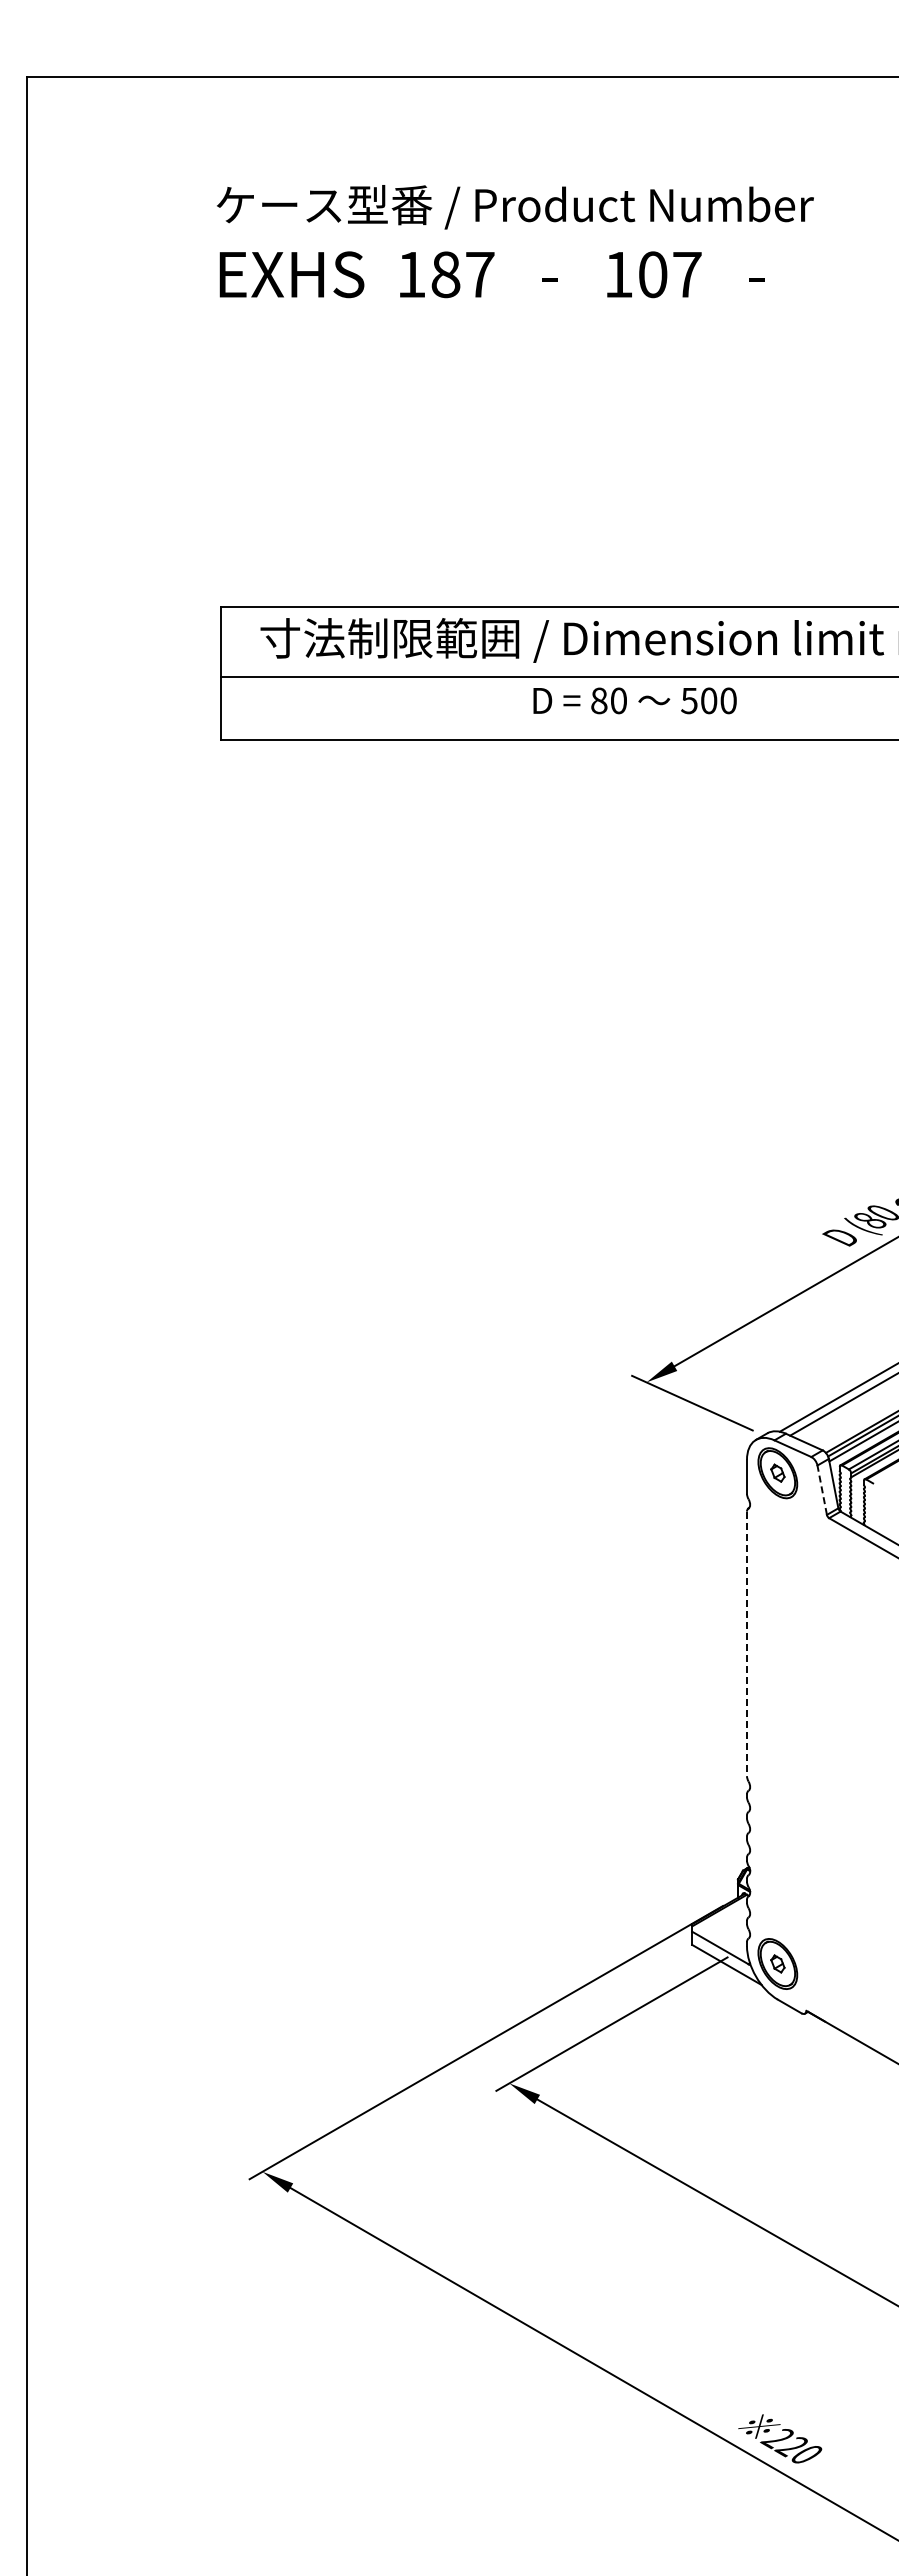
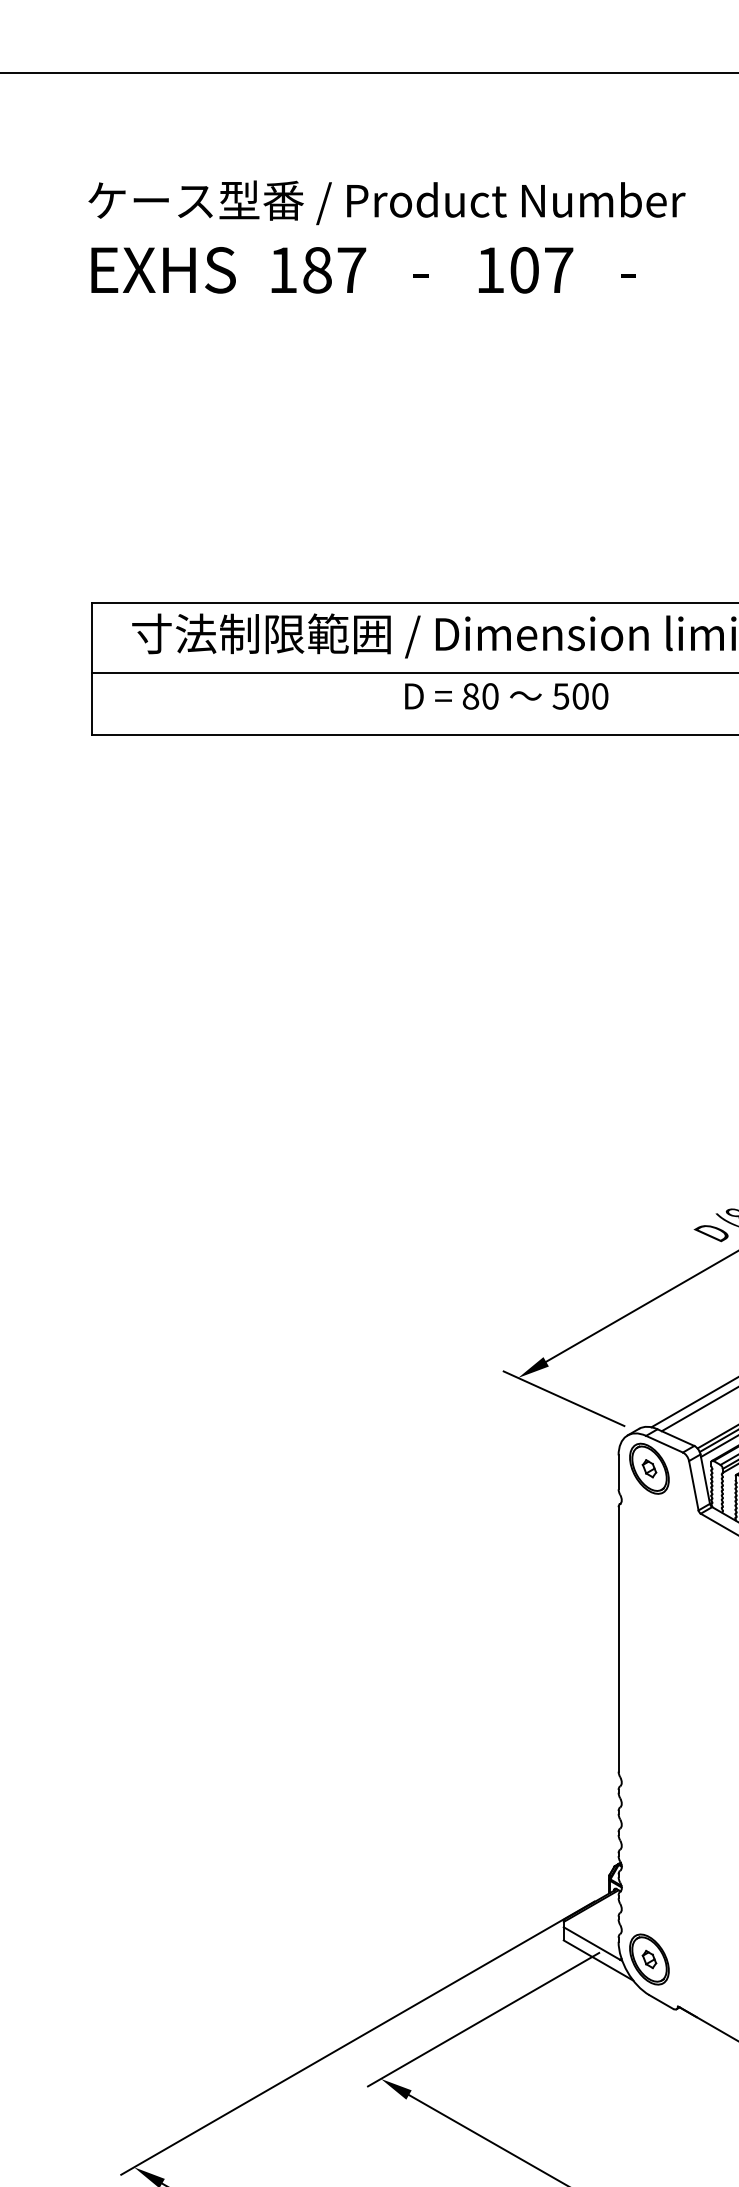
line: (822, 1489) -> (694, 1485), dashed -> solid
line: (746, 1644) -> (618, 1640), dashed -> solid

